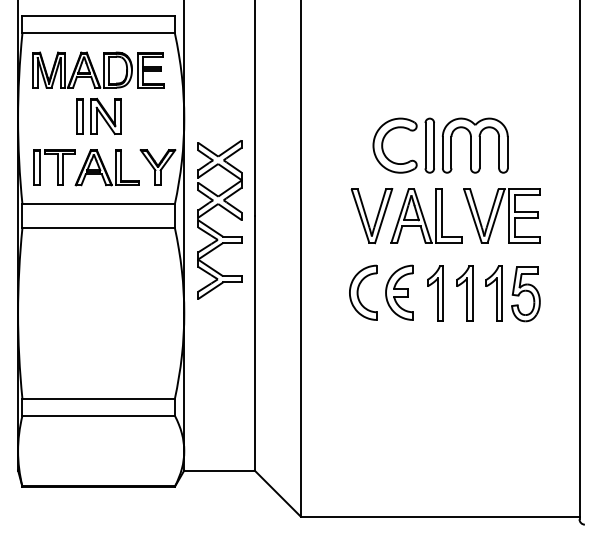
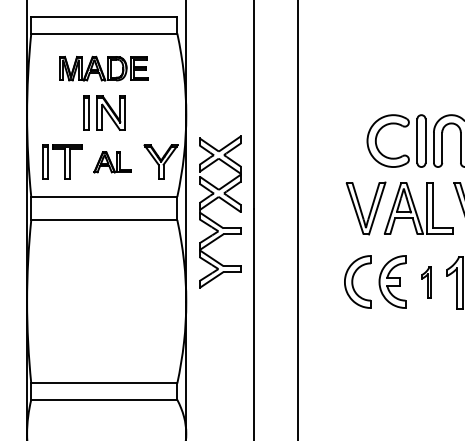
part: (98, 69) -> (104, 68), size x0.7
part: (106, 167) -> (111, 161), size x0.6
part: (435, 293) -> (426, 282), size x0.6

